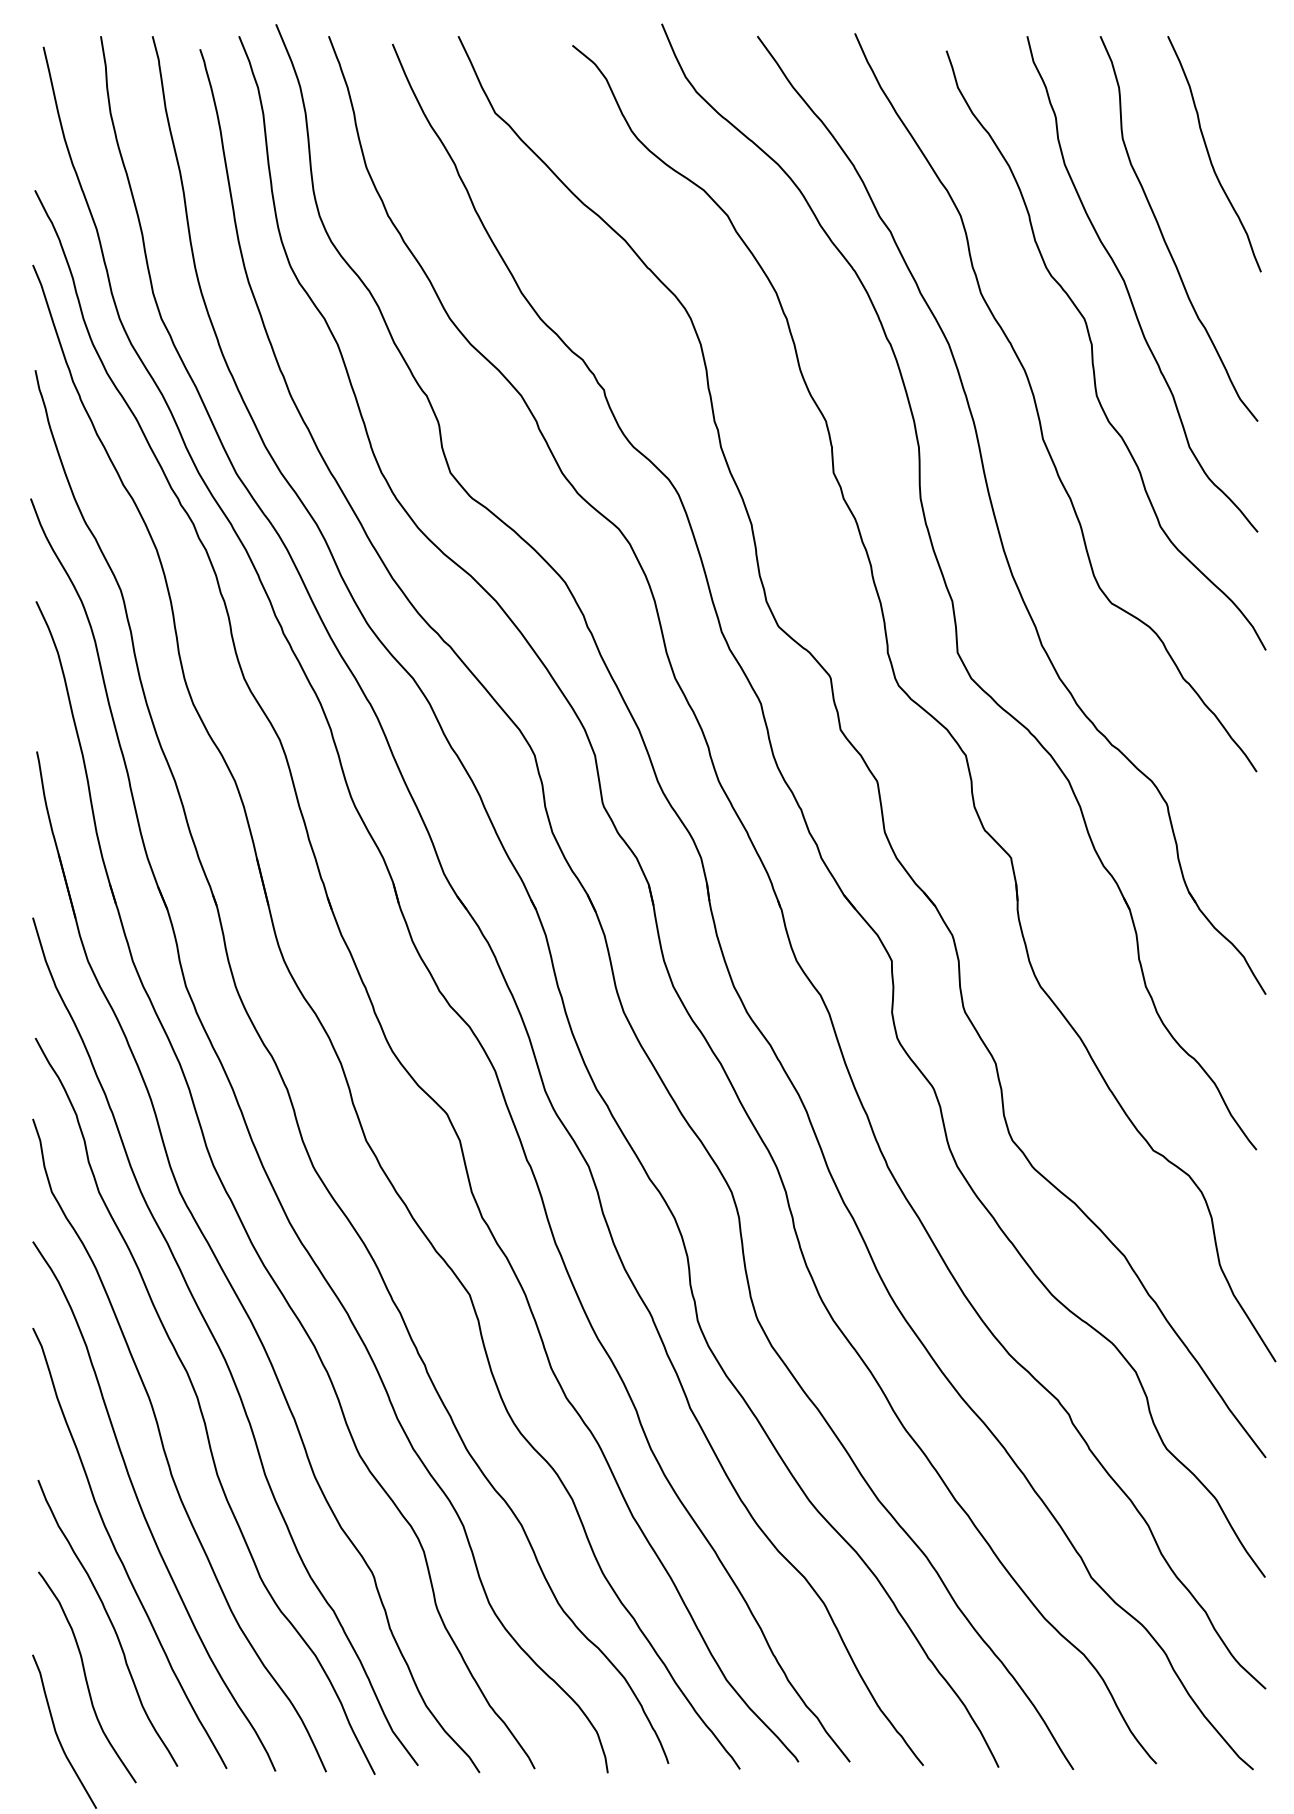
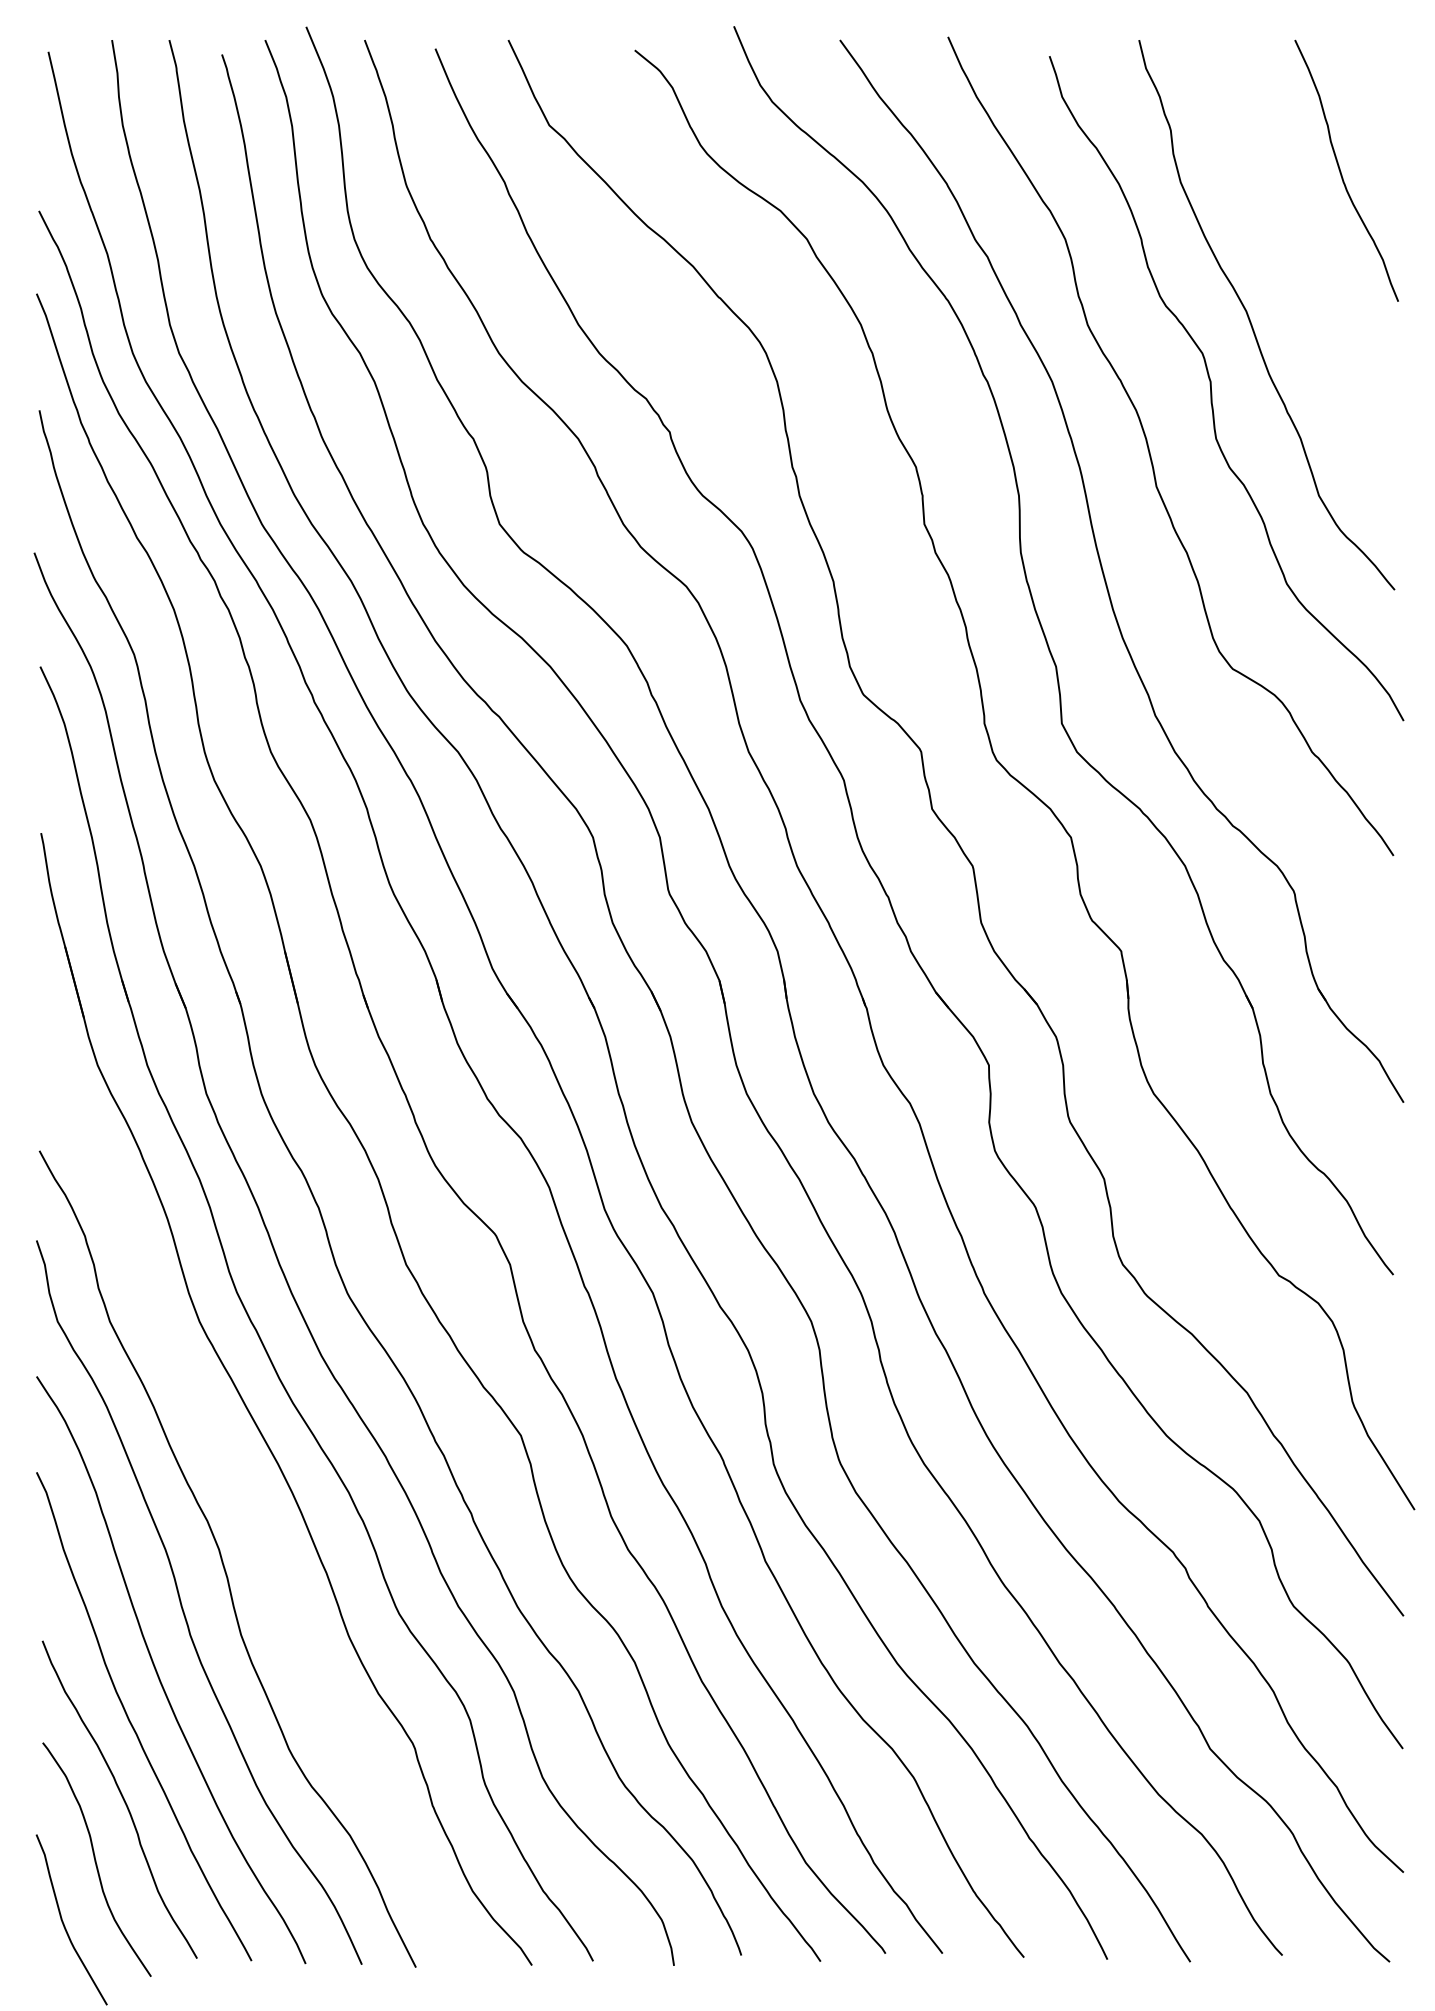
curve: (1162, 232) -> (1289, 257), removed
curve: (219, 1345) -> (243, 1491), removed

